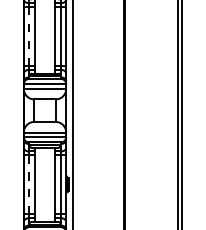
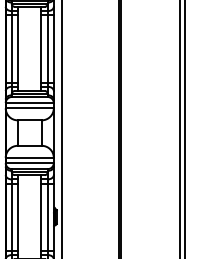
line: (29, 36) -> (12, 48), dashed -> solid
line: (29, 184) -> (12, 216), dashed -> solid

